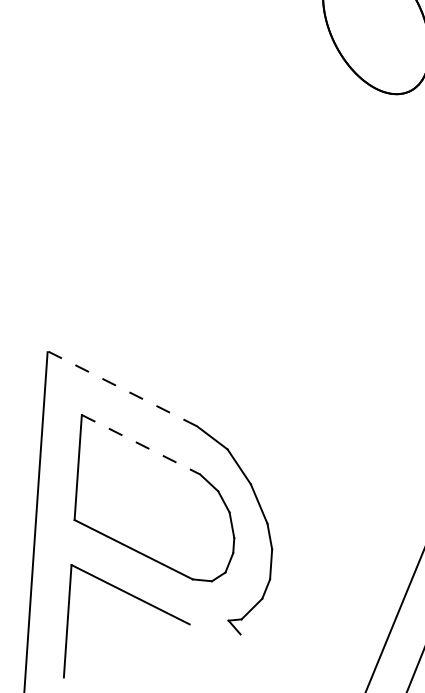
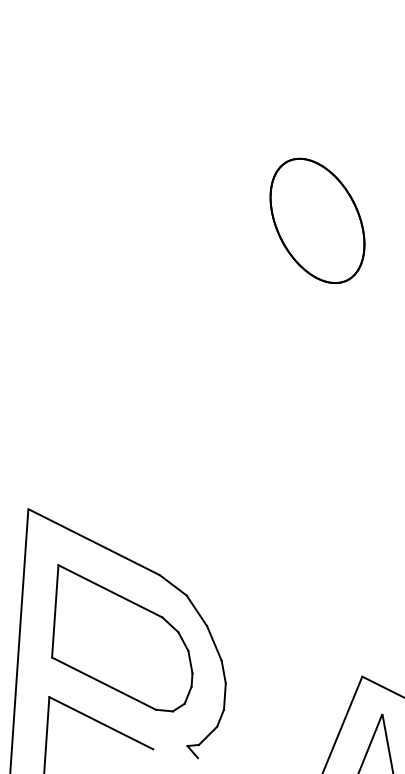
line: (121, 388) -> (93, 541), dashed -> solid
line: (141, 444) -> (110, 591), dashed -> solid

